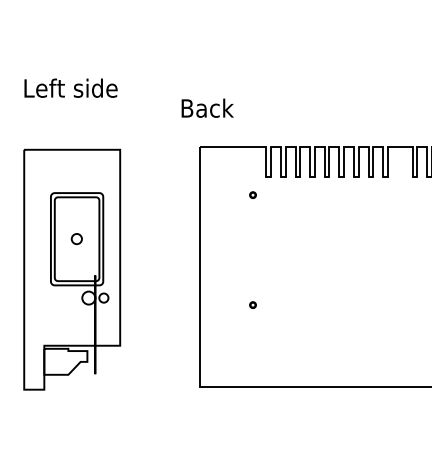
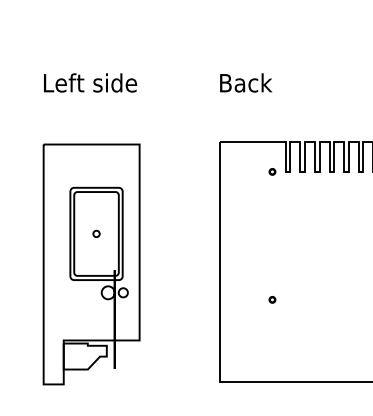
text: (207, 107) -> (245, 82), moved
part: (252, 194) -> (271, 171), moved
part: (77, 239) -> (96, 234), size x0.62

